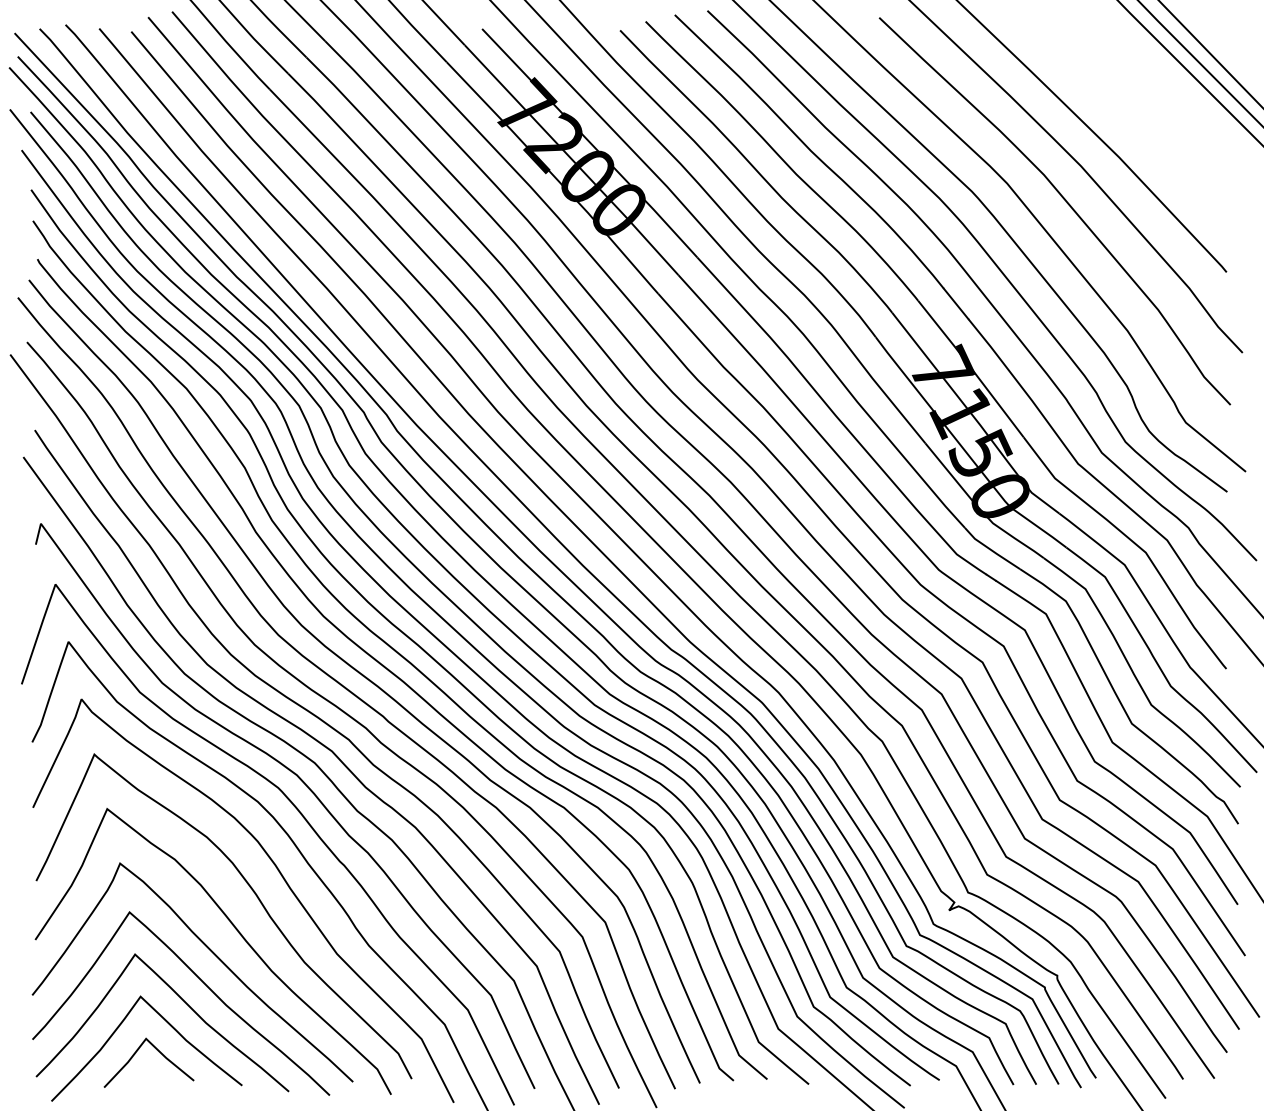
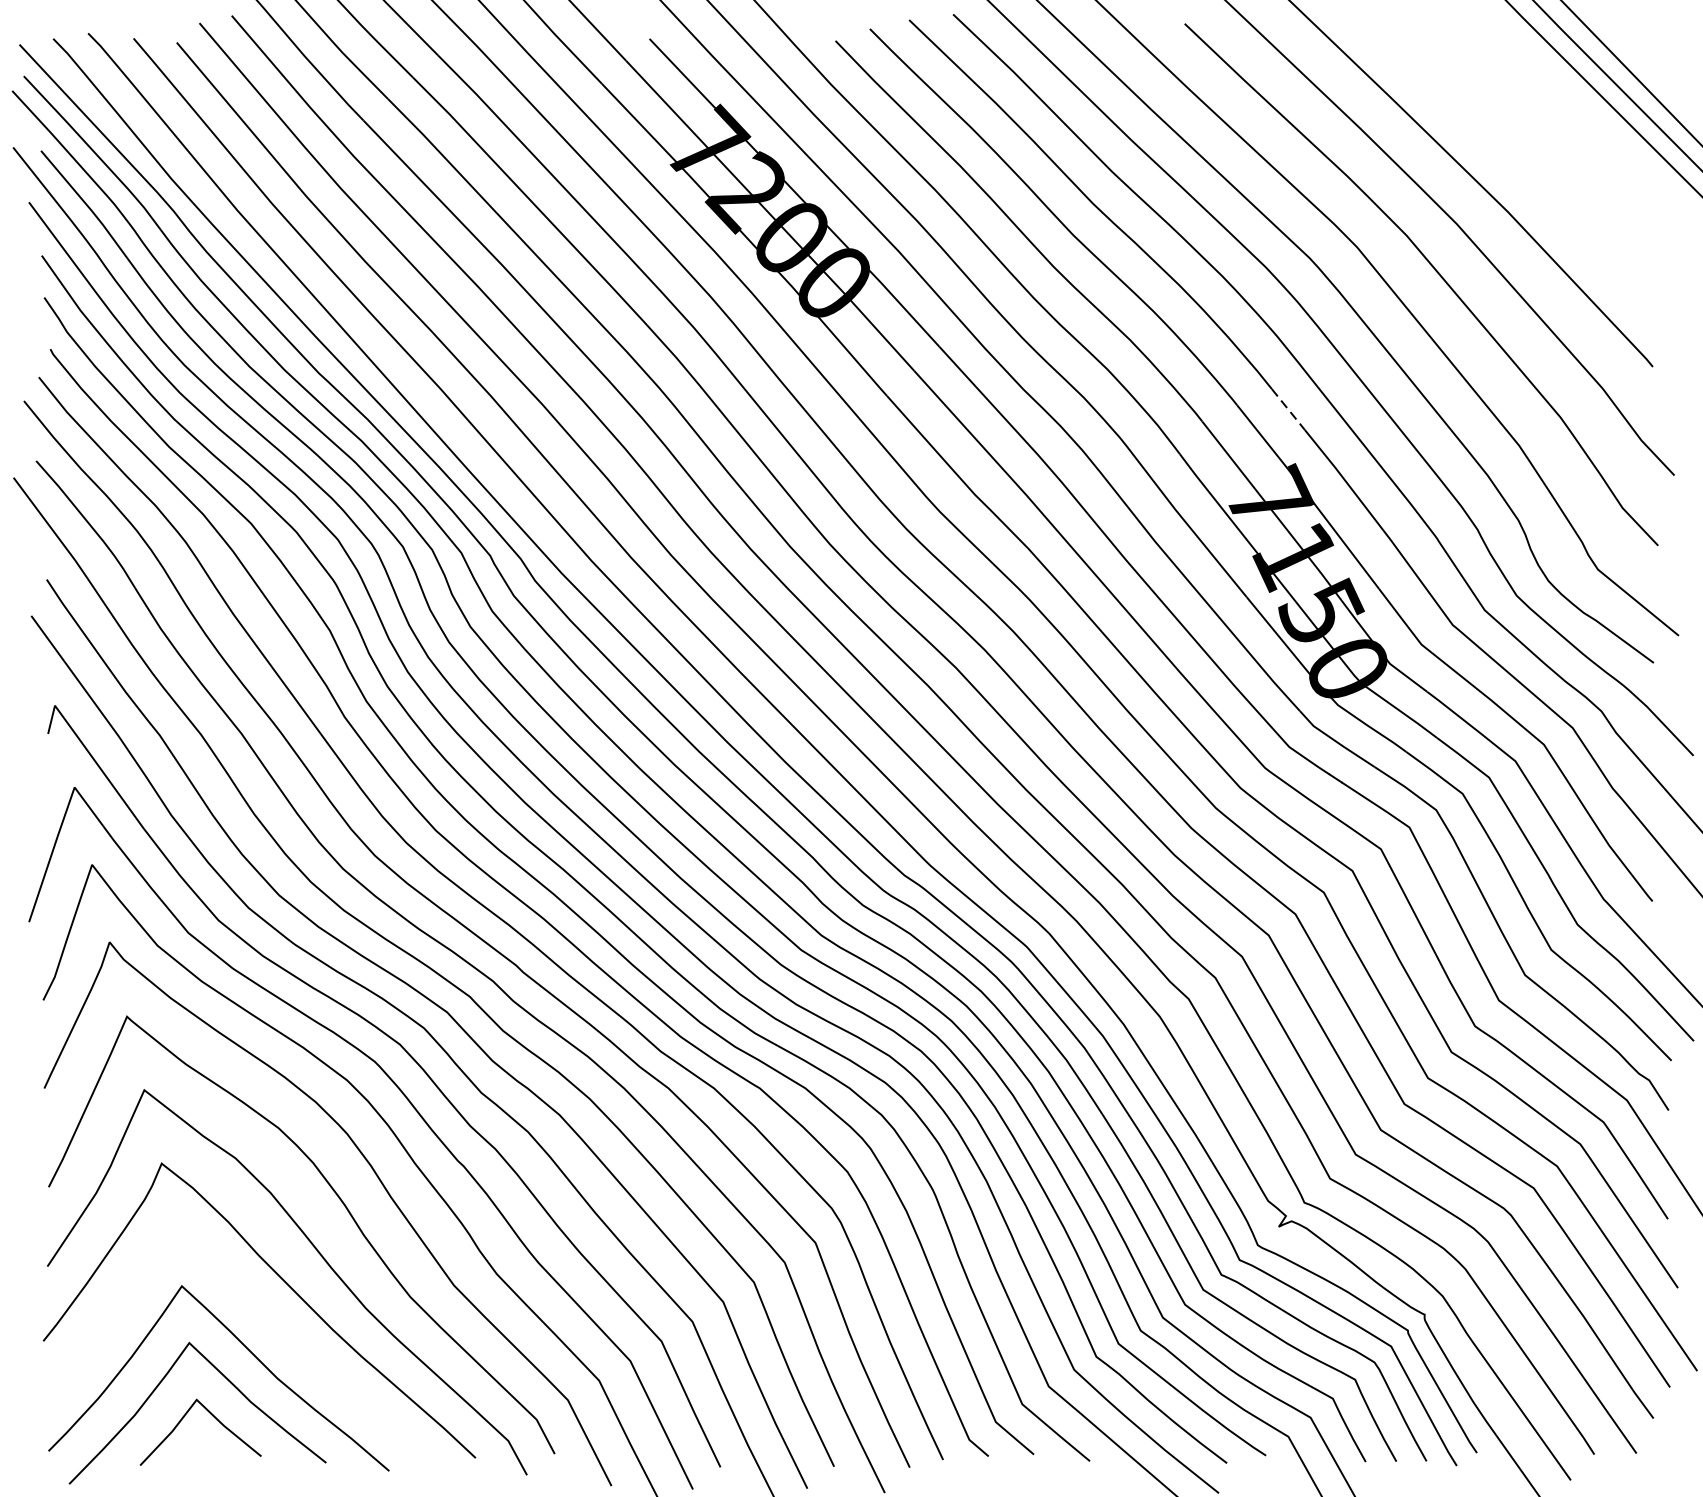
line: (956, 304) -> (1288, 410), solid -> dashed
curve: (202, 982) -> (272, 1323), removed

